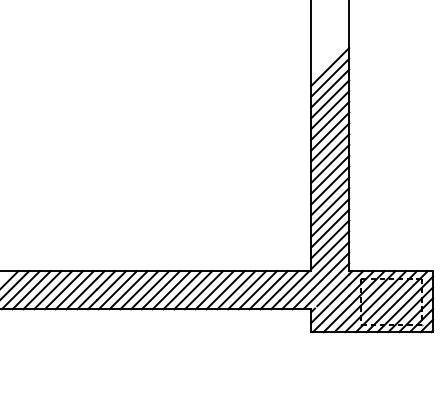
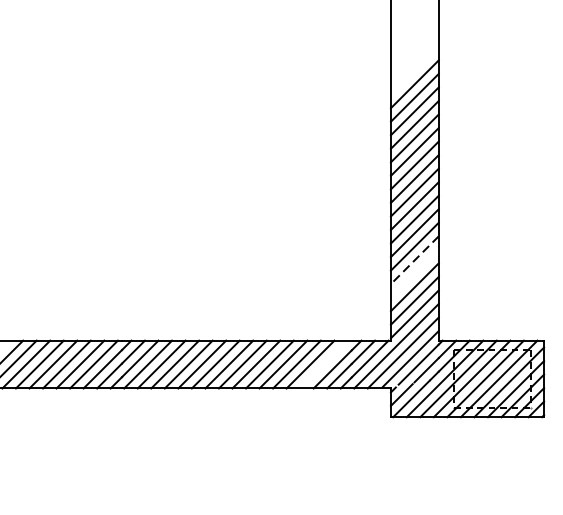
line: (330, 207) -> (415, 260), solid -> dashed
line: (330, 217) -> (415, 273), removed
line: (257, 290) -> (323, 364), removed

